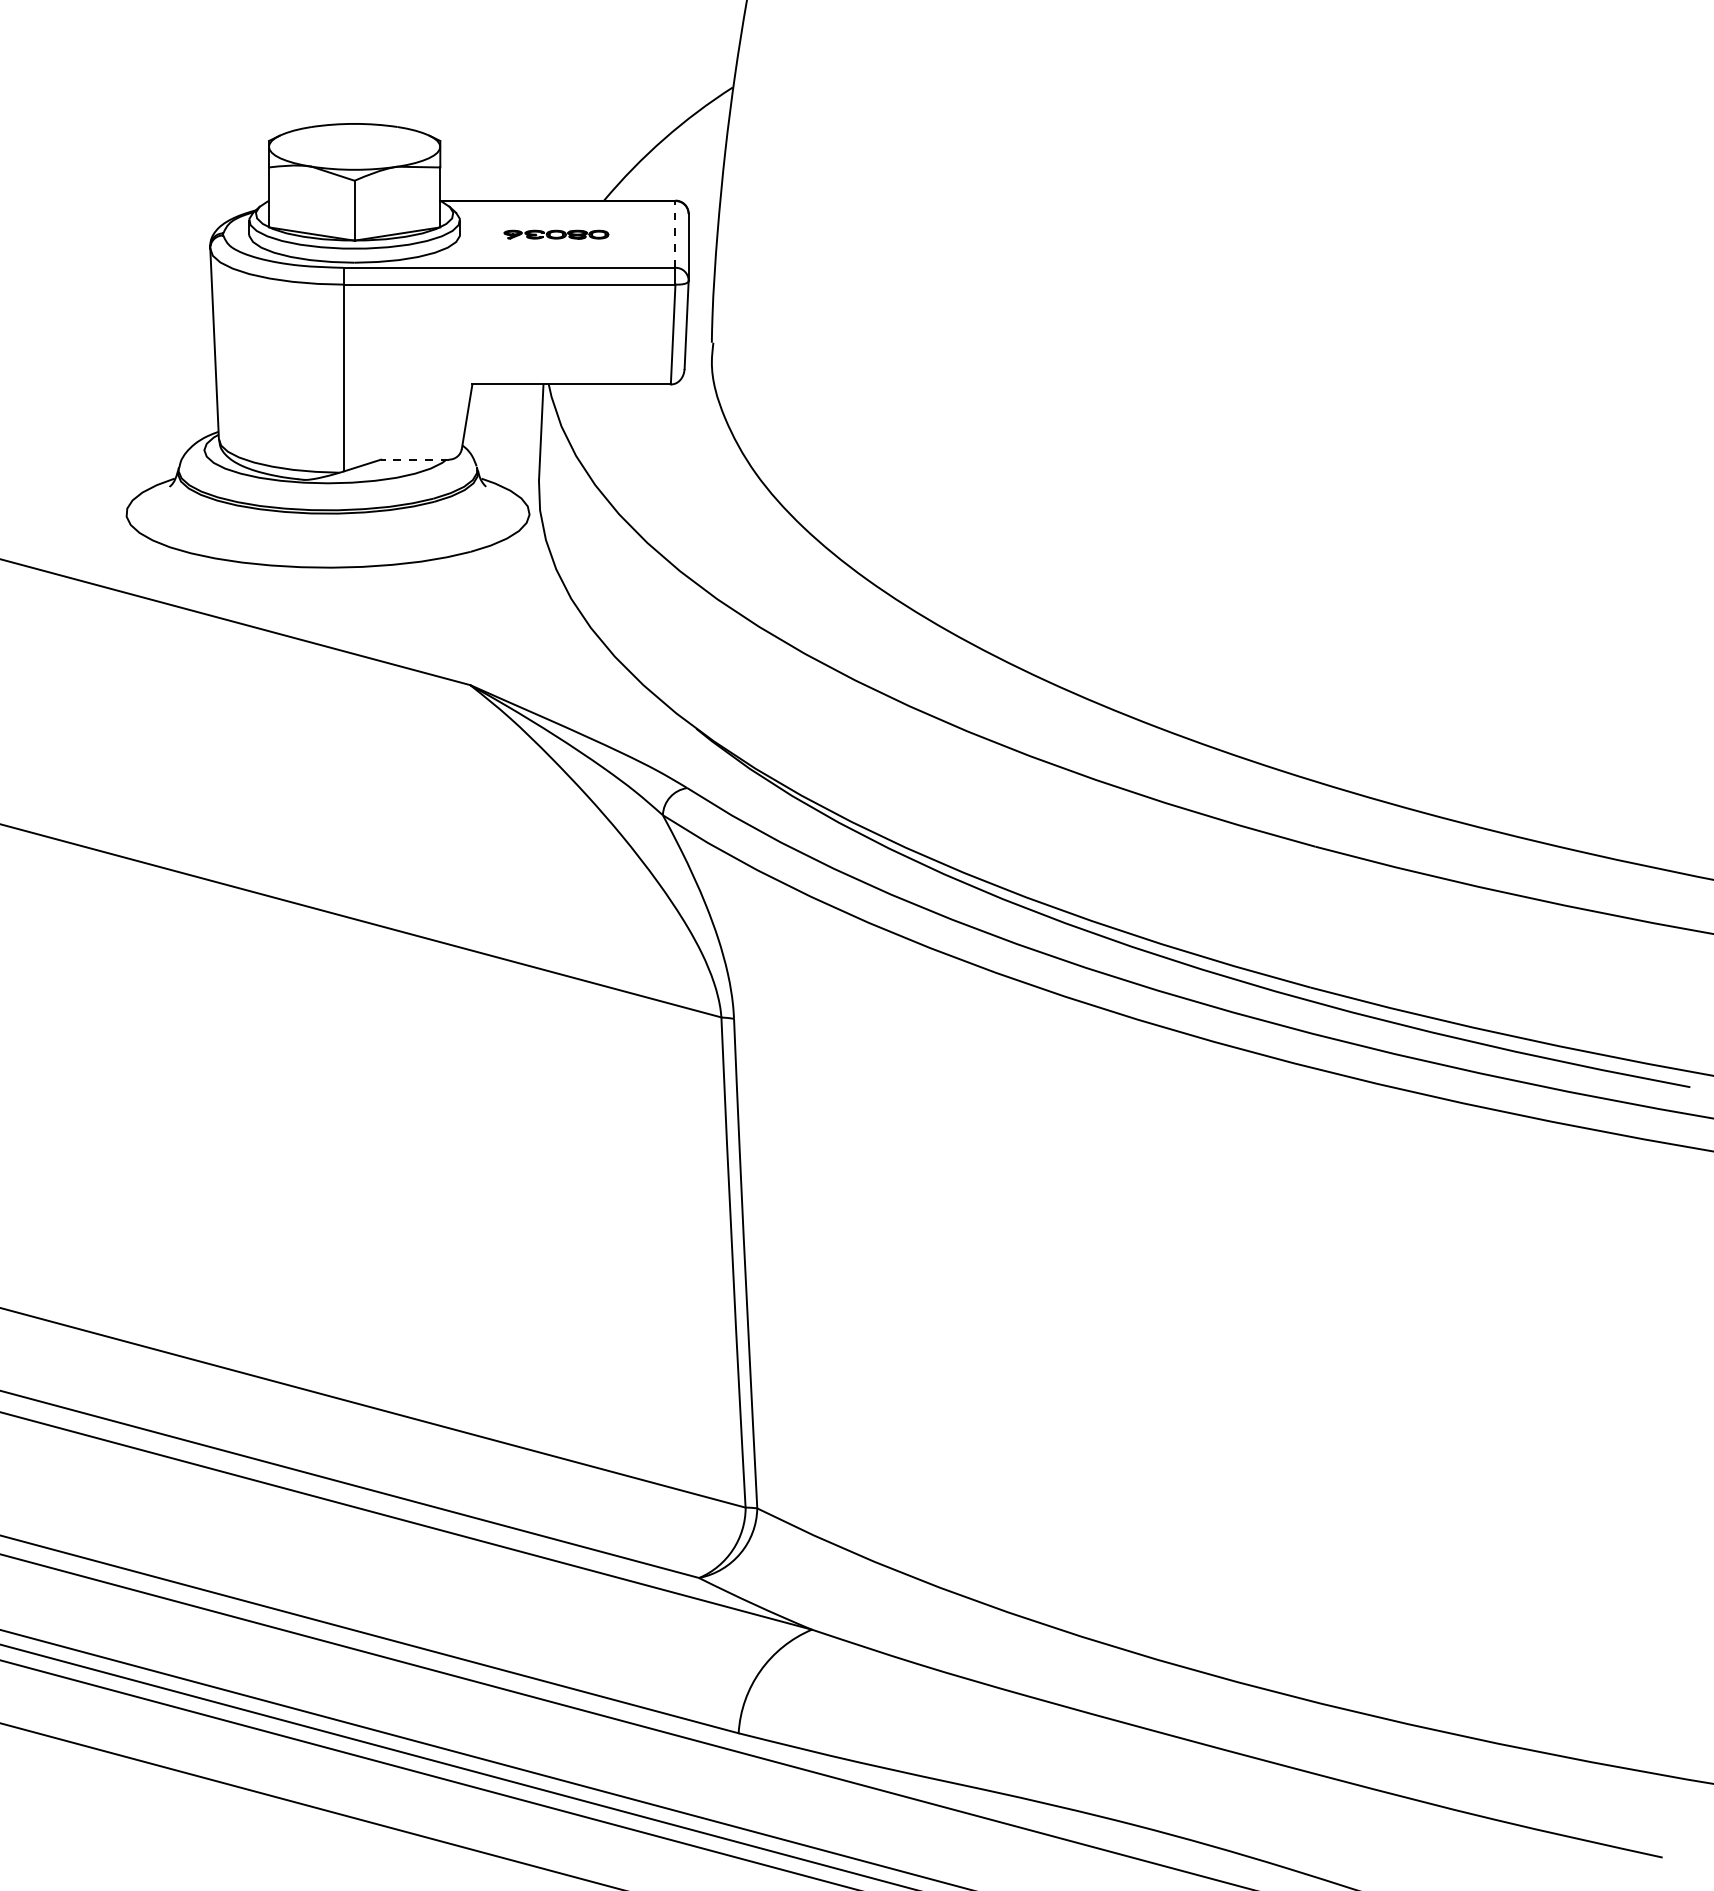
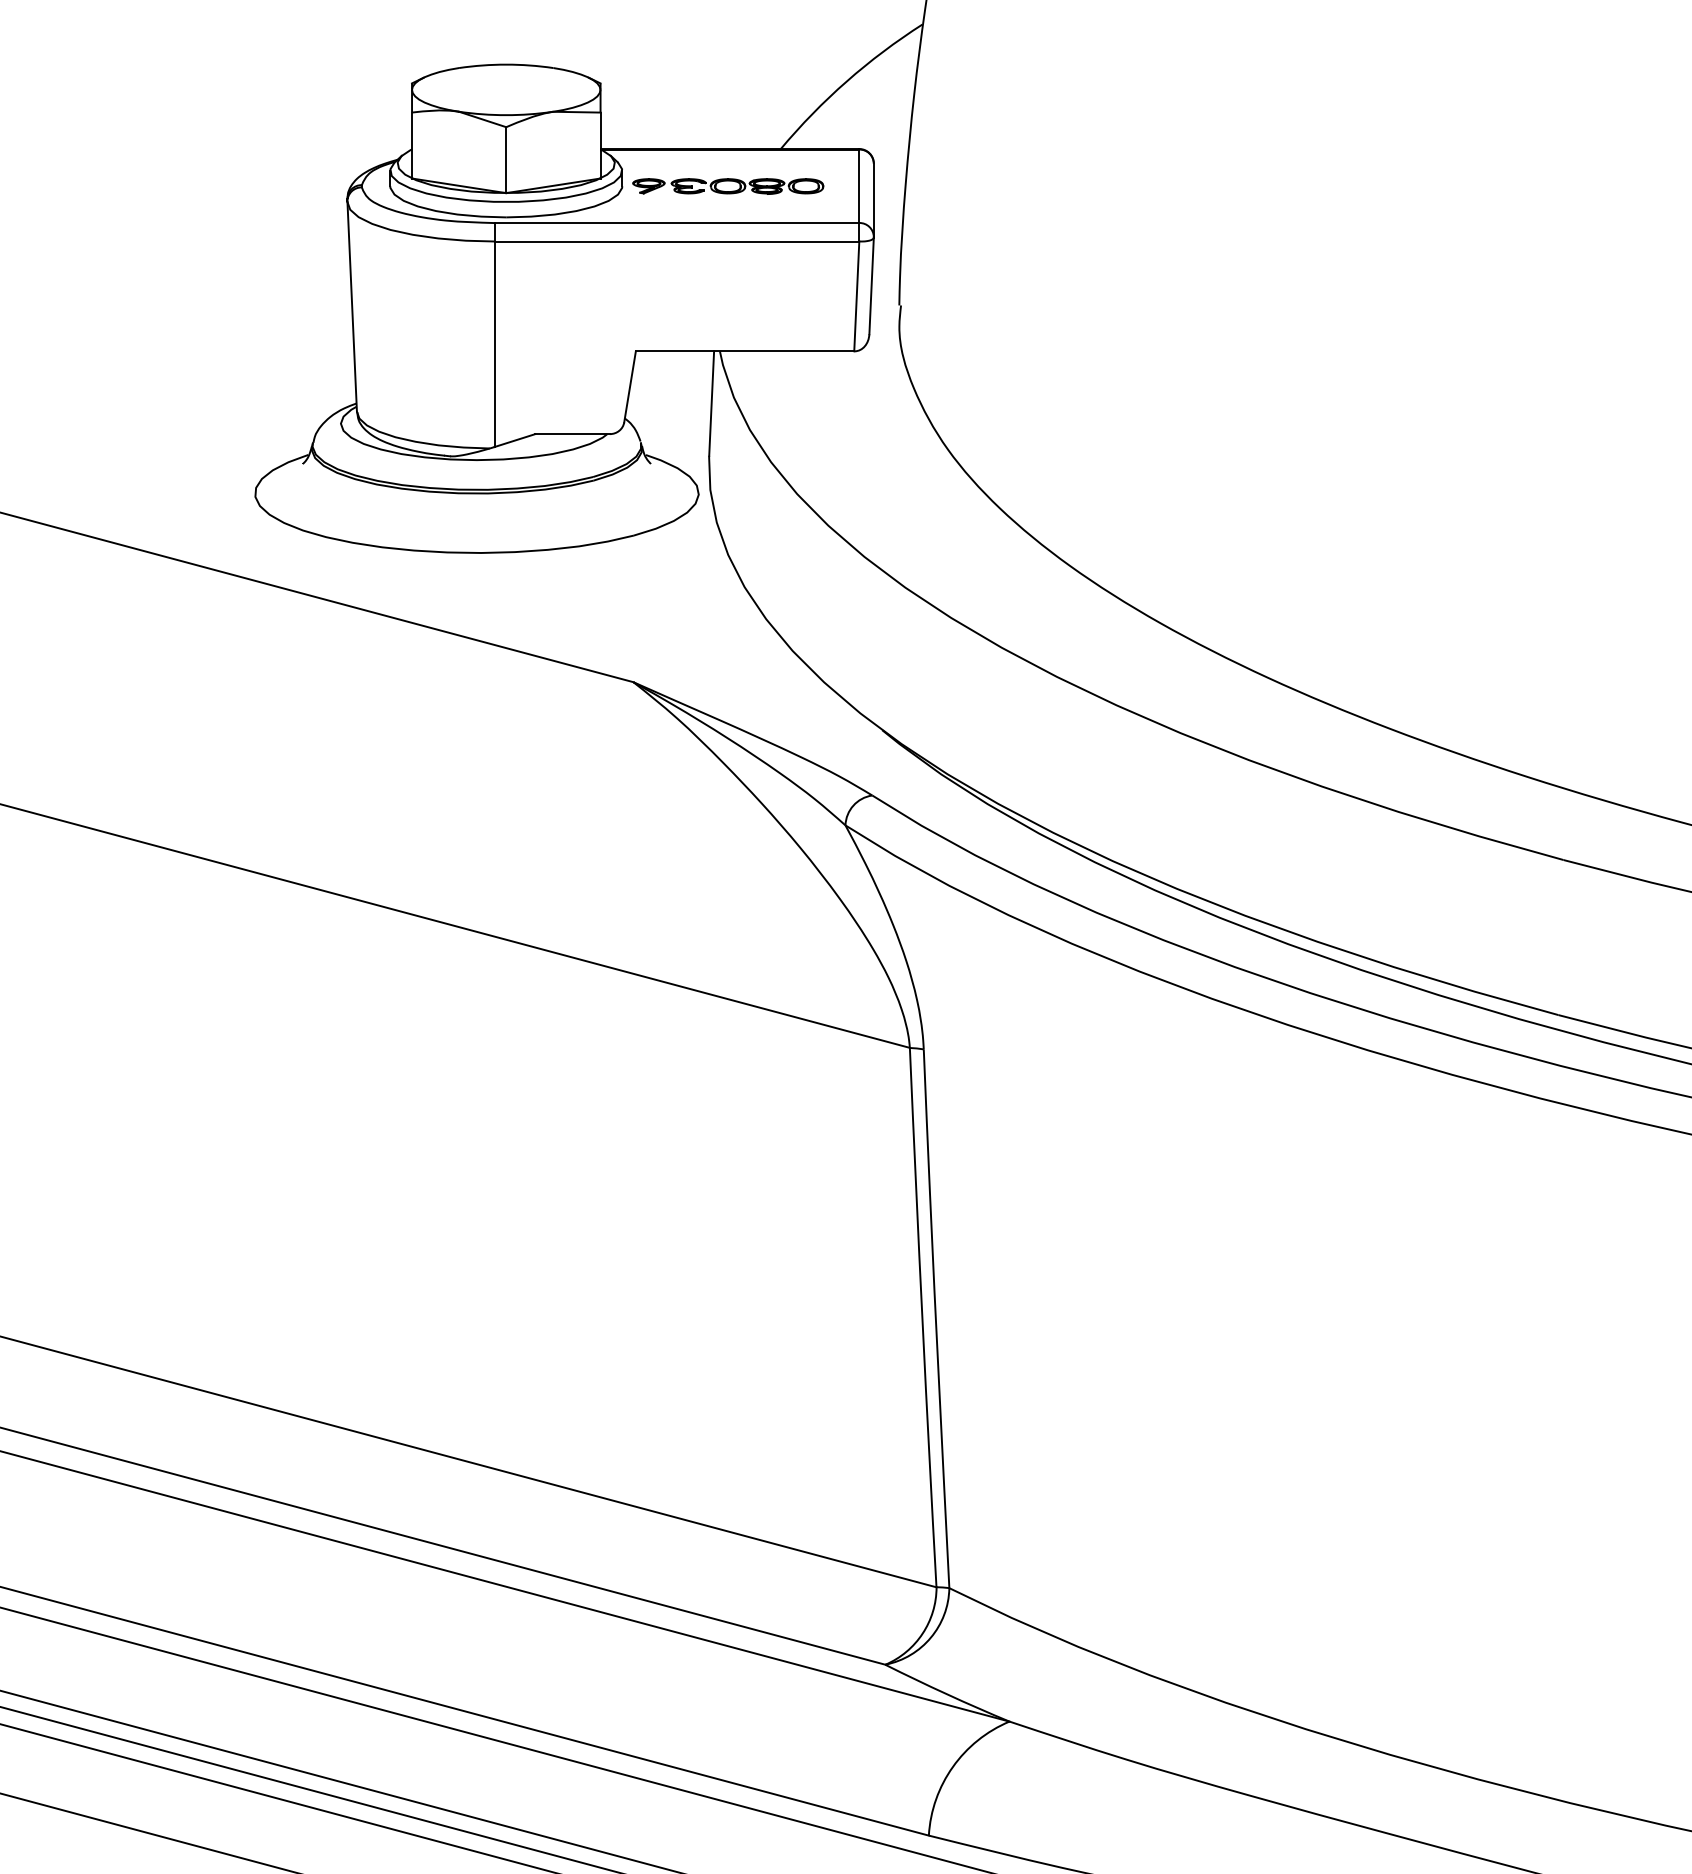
line: (675, 233) -> (859, 185), dashed -> solid
part: (556, 234) -> (728, 186), size x1.67
line: (414, 459) -> (572, 433), dashed -> solid

